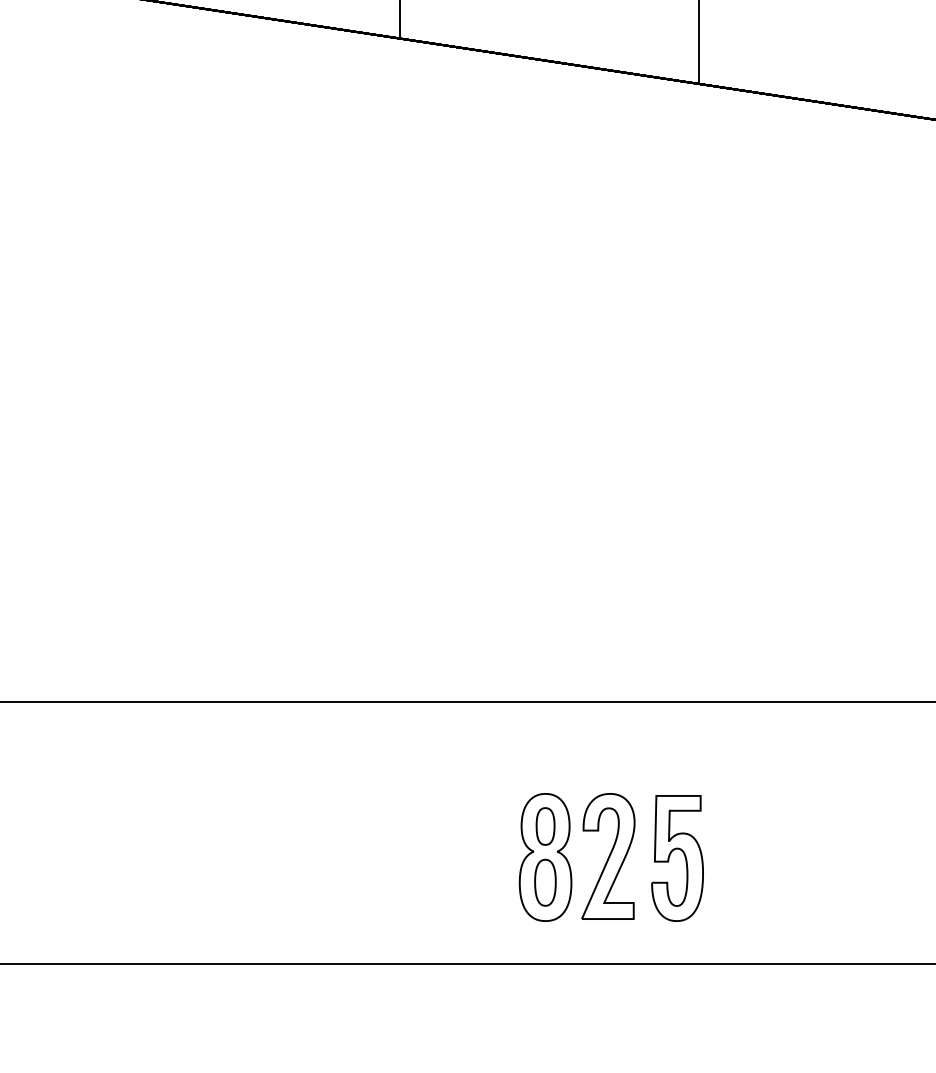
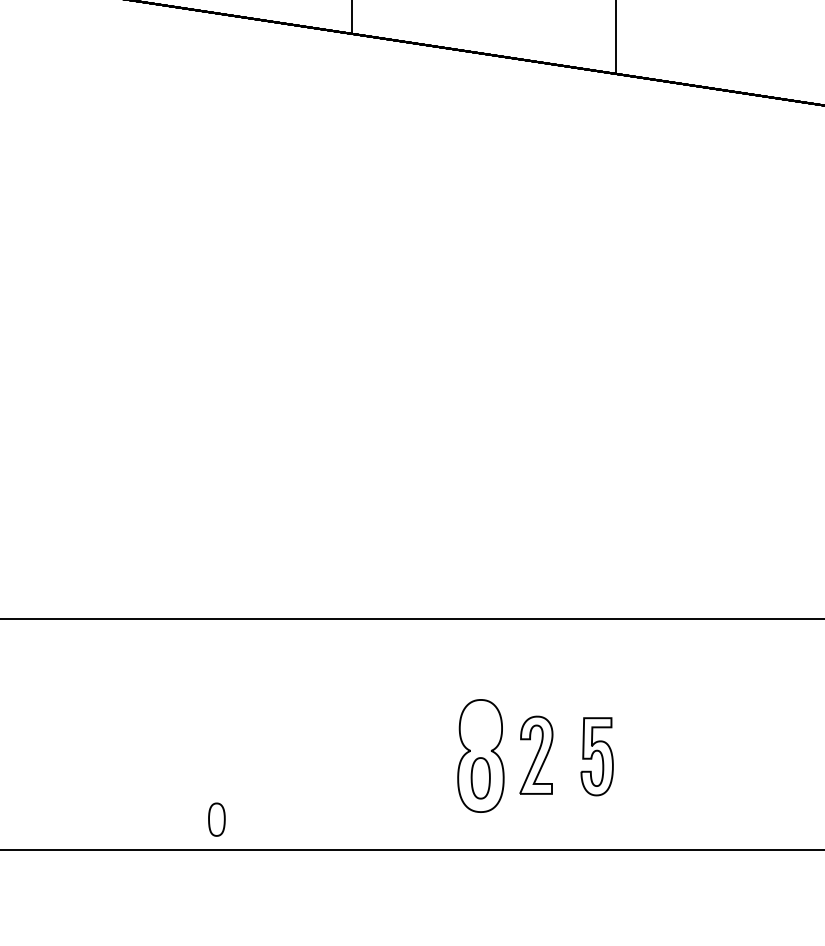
part: (545, 826) -> (216, 819), moved
part: (608, 856) -> (536, 755), size x0.7
part: (676, 858) -> (596, 756), size x0.7

